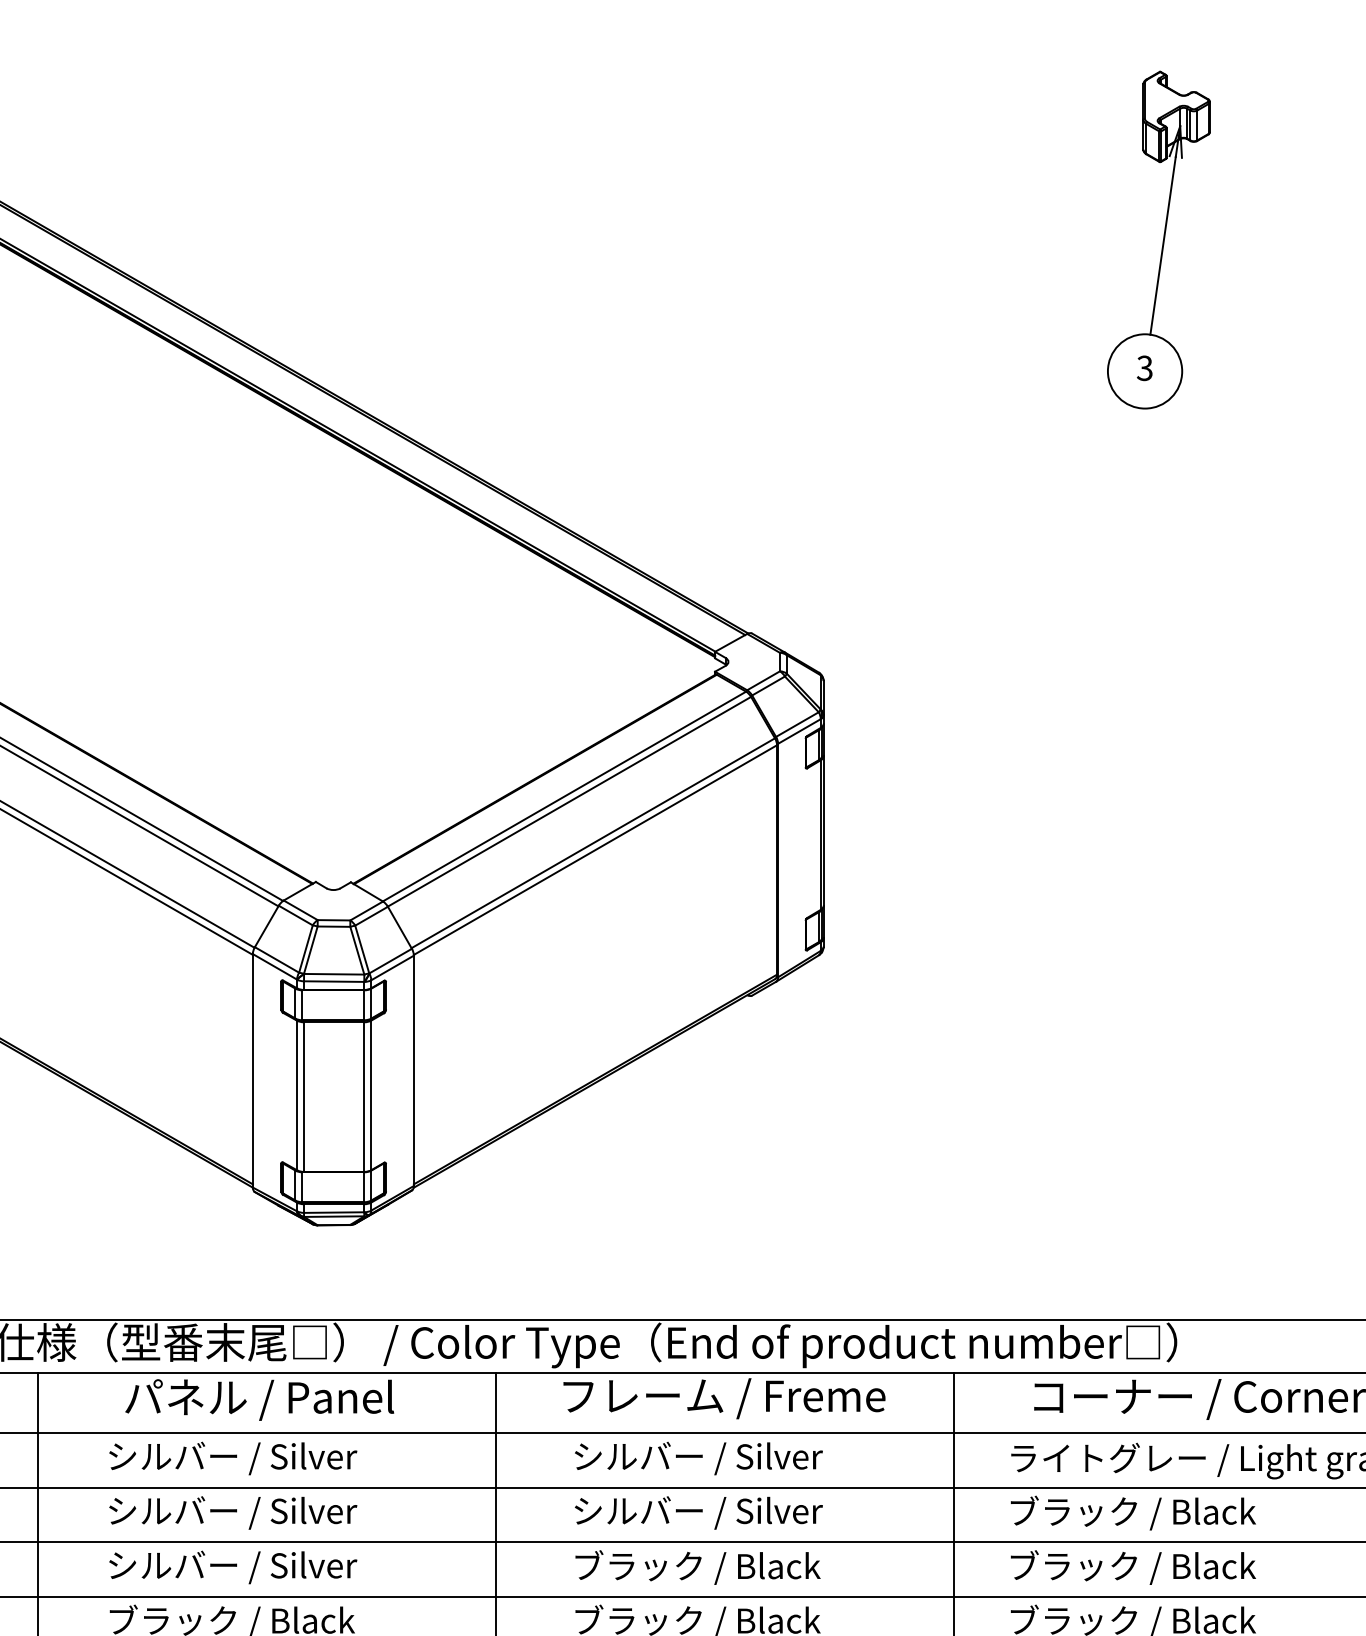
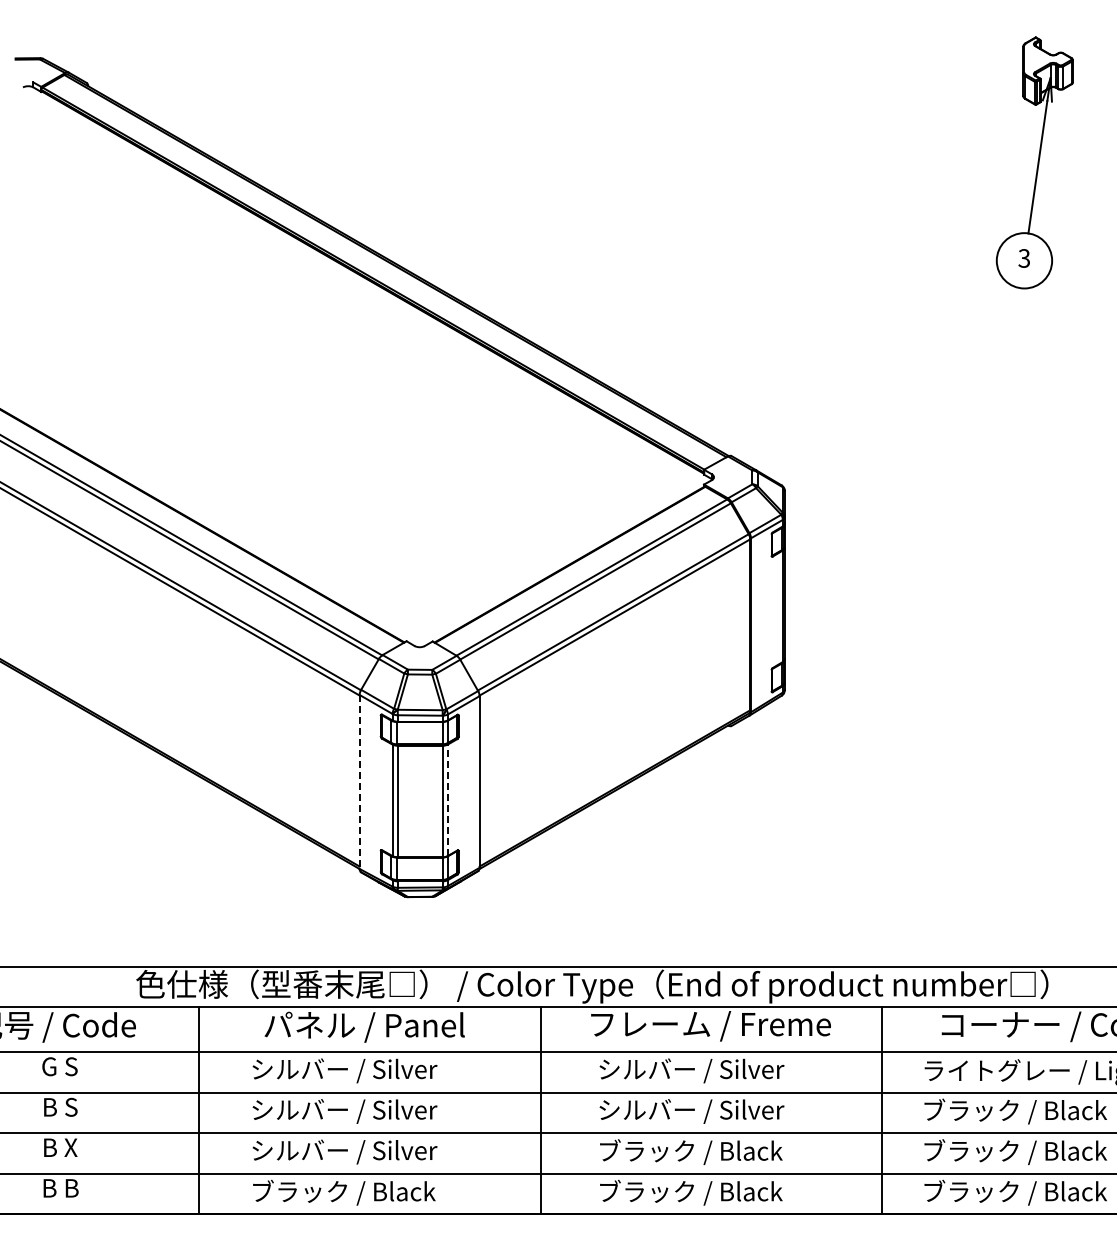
line: (252, 1070) -> (359, 781), solid -> dashed
line: (370, 1095) -> (447, 800), solid -> dashed

